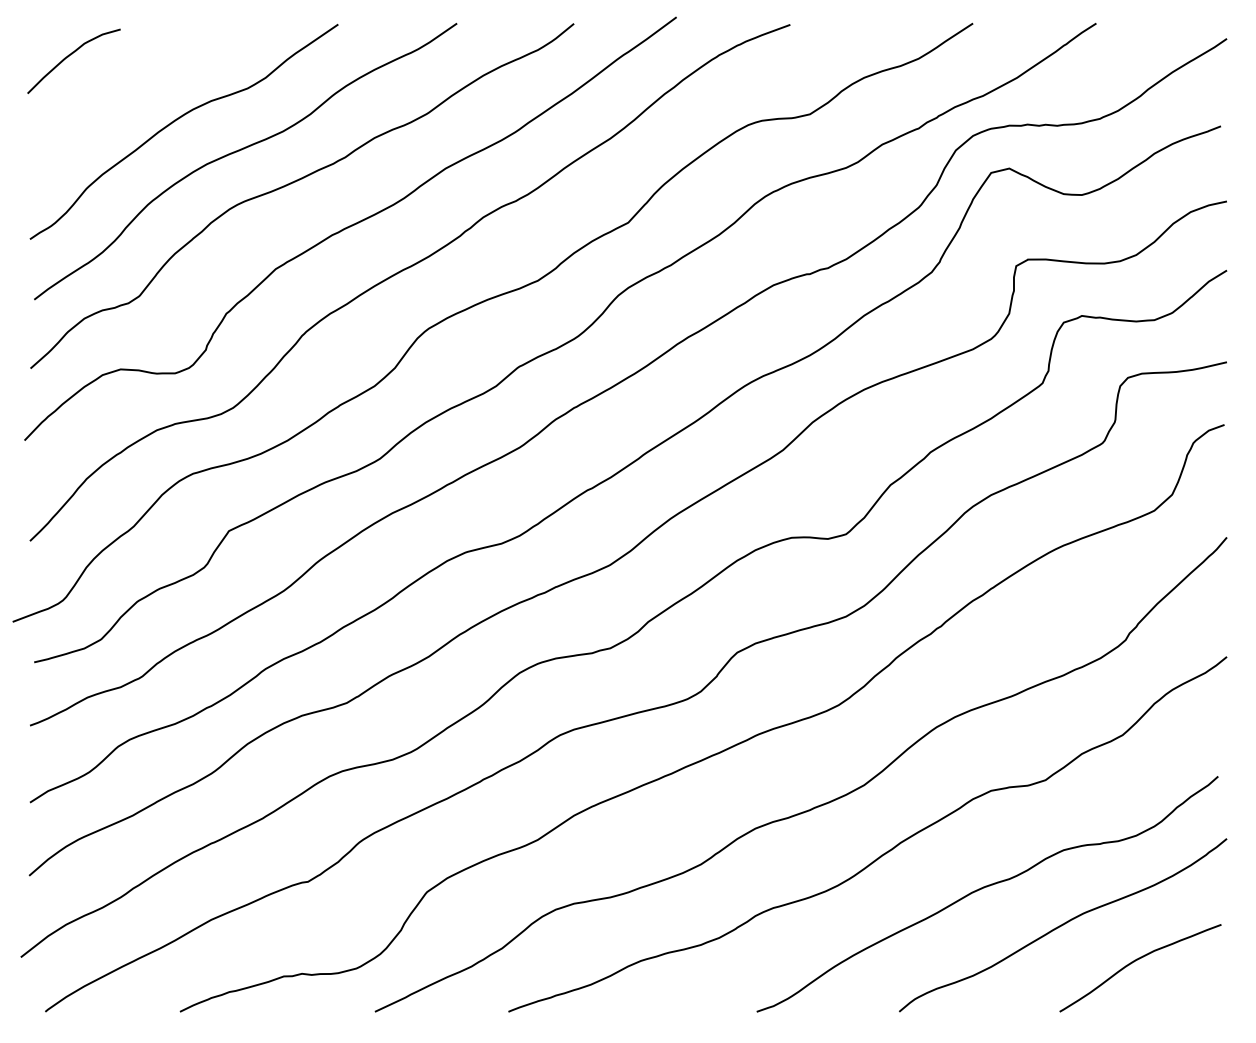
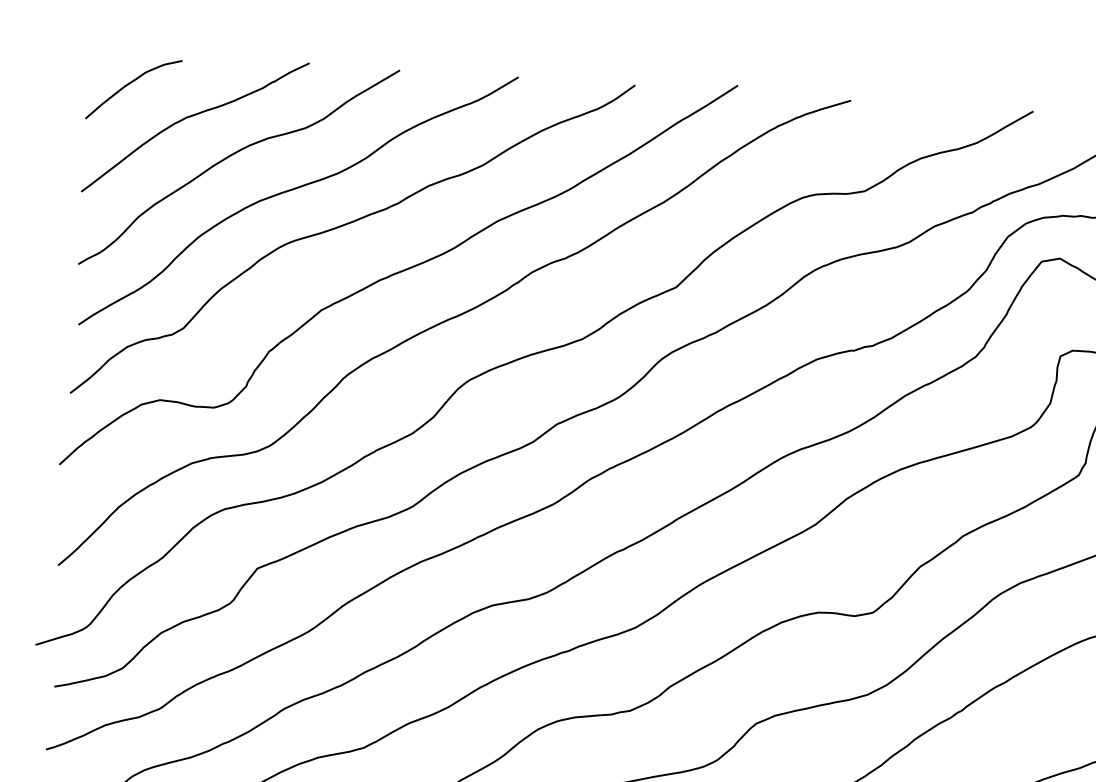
curve: (132, 85) -> (190, 117), added

